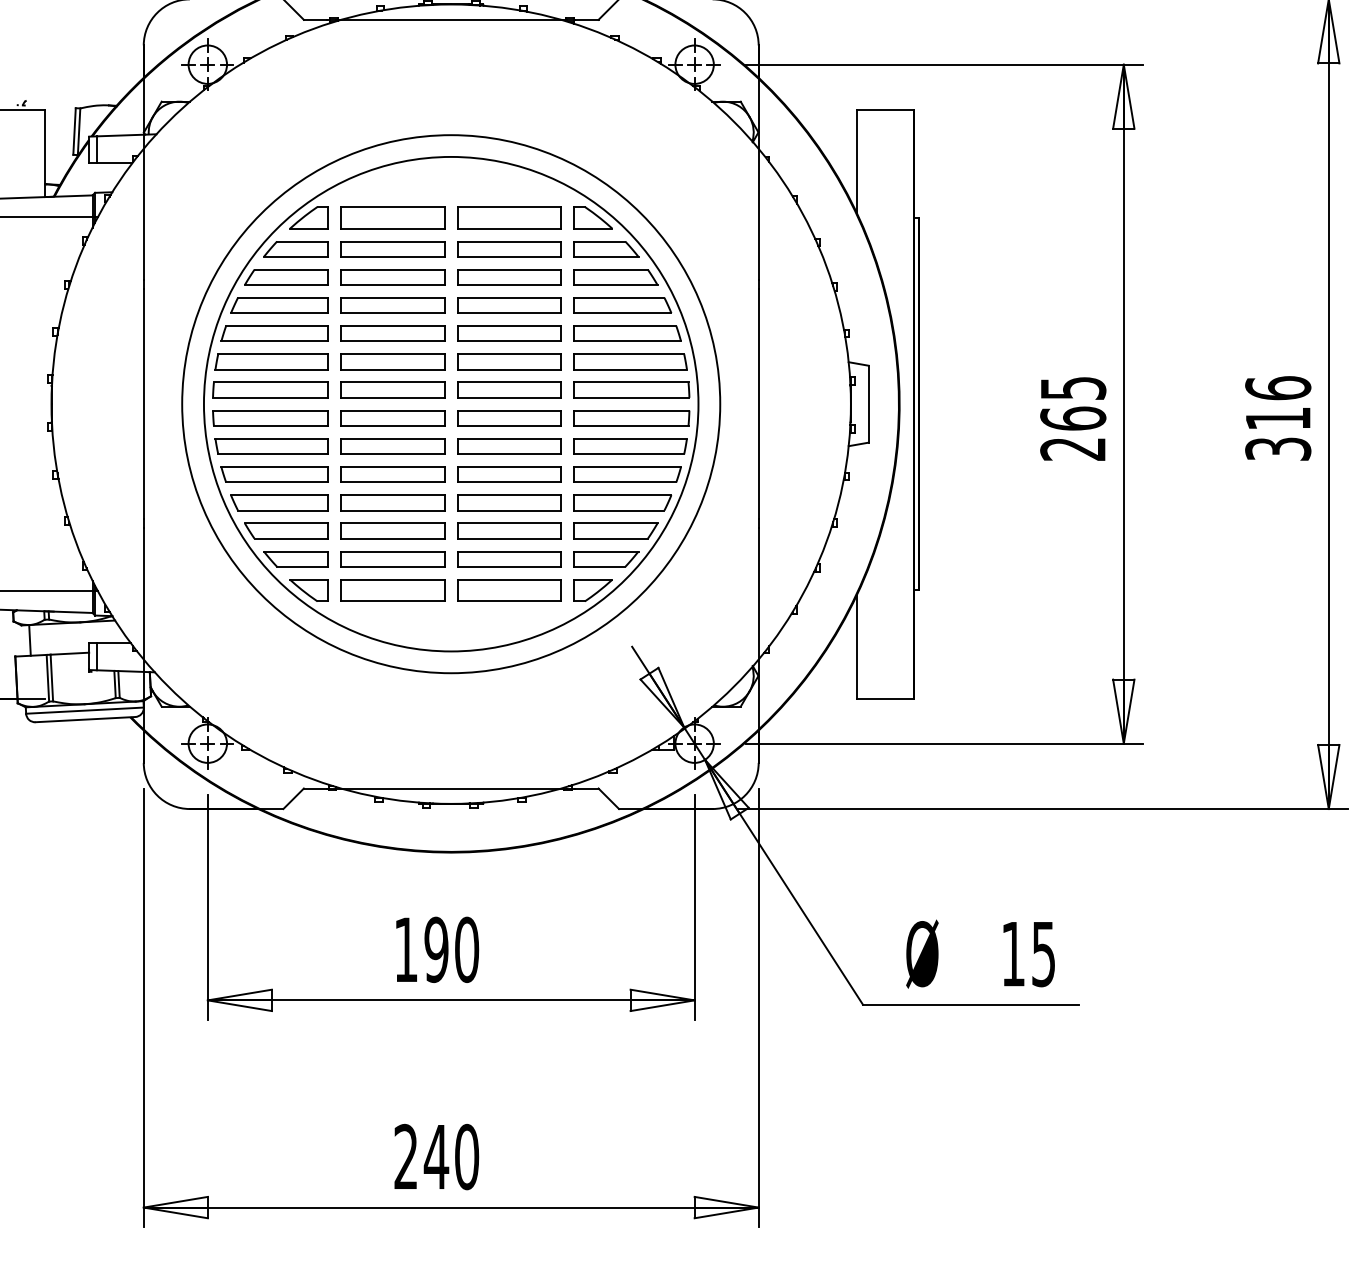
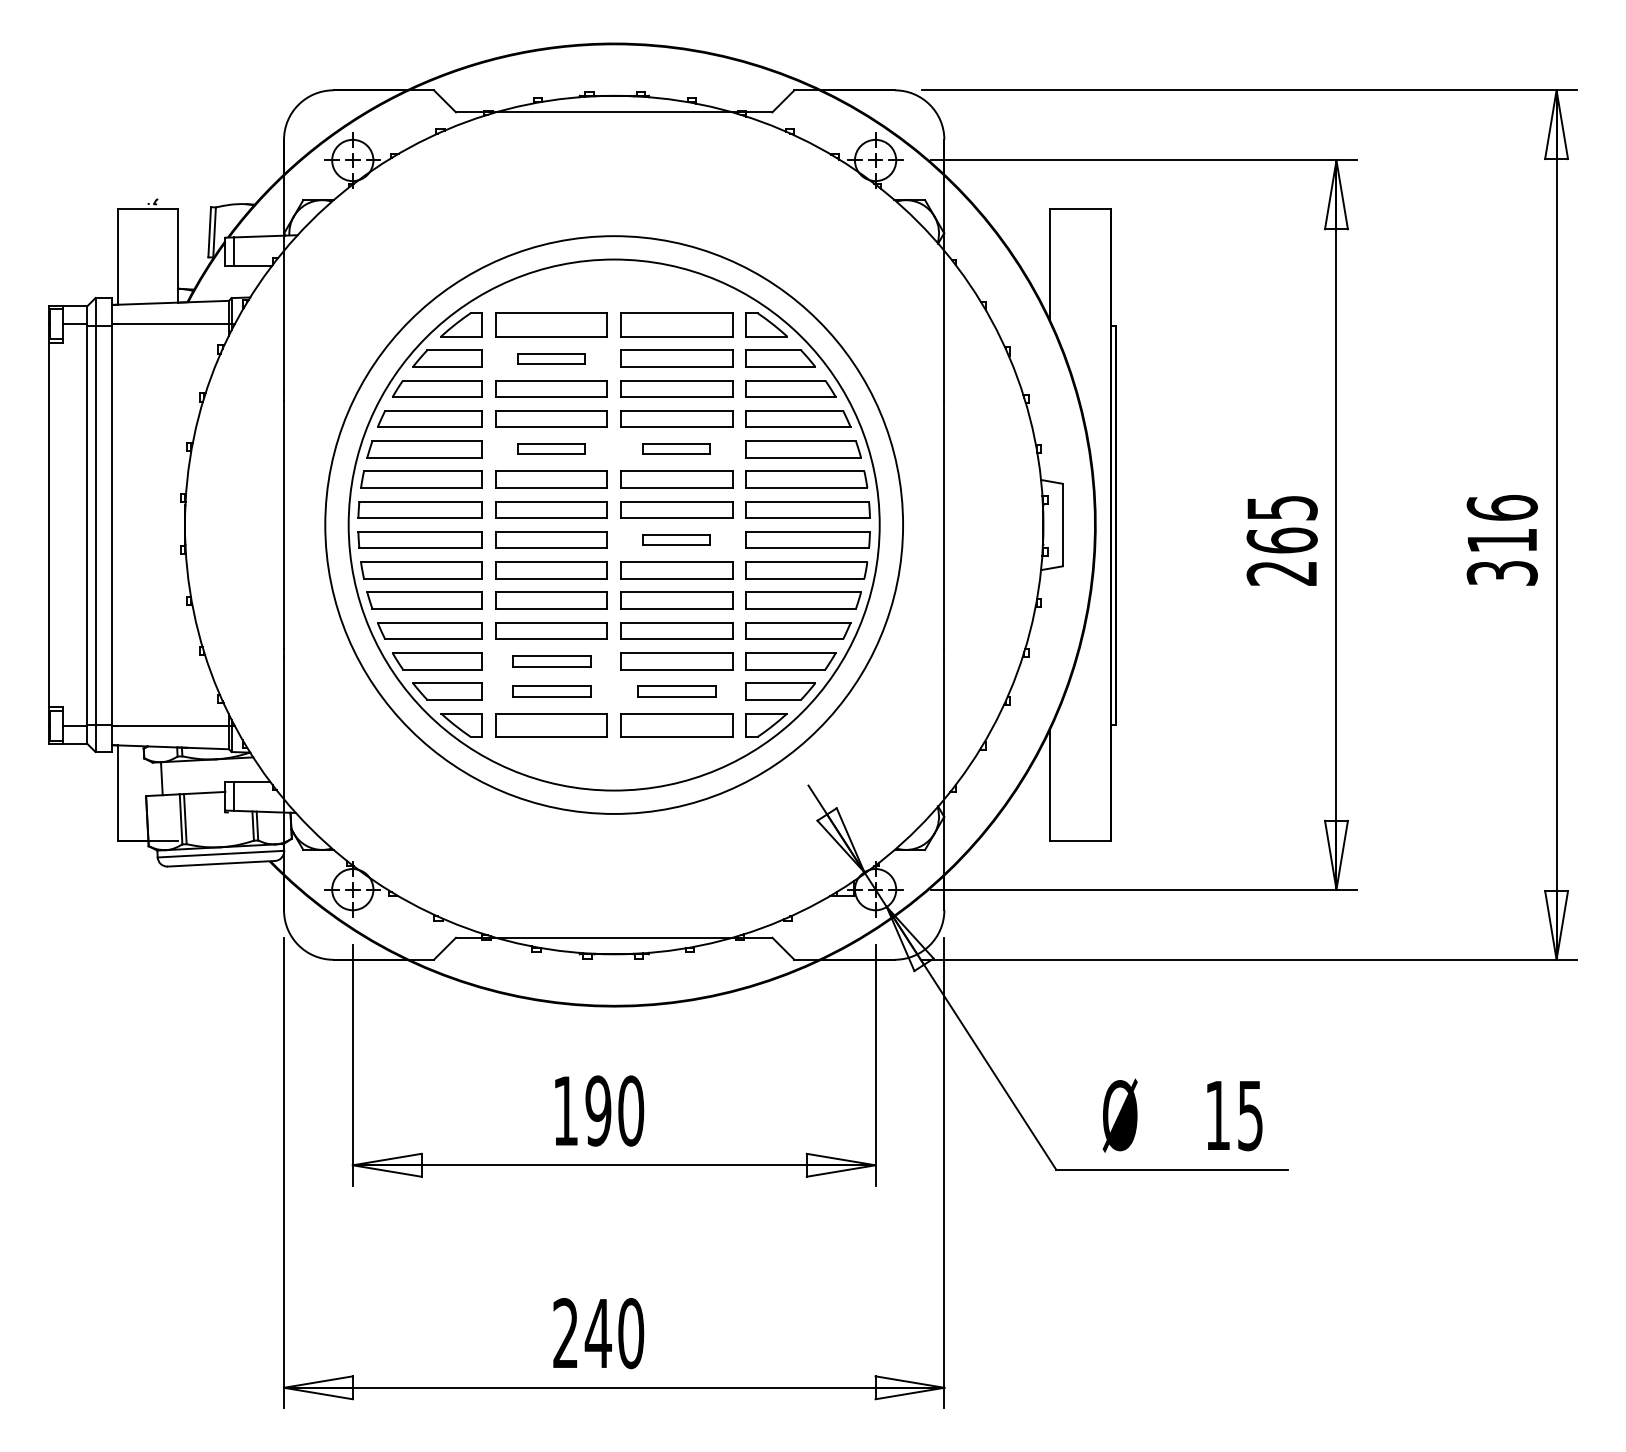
part: (392, 249) -> (551, 358), size x0.6
part: (392, 333) -> (551, 449), size x0.6
part: (509, 333) -> (676, 449), size x0.6
part: (509, 417) -> (676, 539), size x0.6
part: (392, 531) -> (551, 661), size x0.7
part: (392, 559) -> (551, 691), size x0.7
part: (509, 559) -> (676, 691), size x0.7

